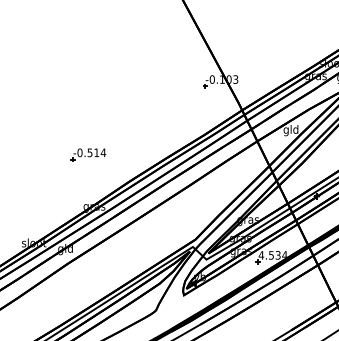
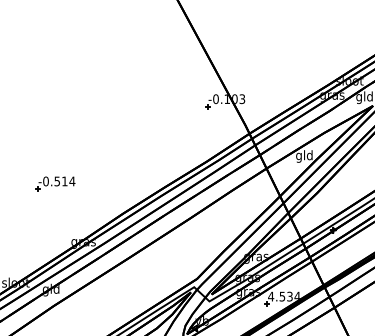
part: (88, 154) -> (55, 183), moved

